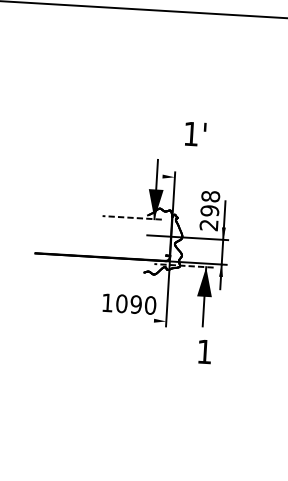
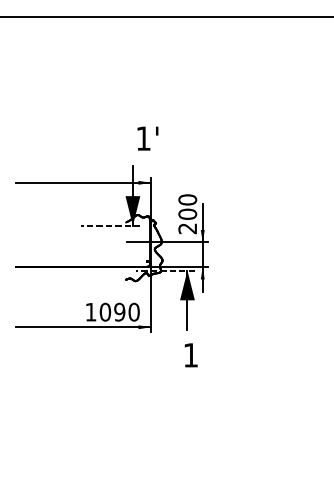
text: (195, 134) -> (147, 138), moved
line: (106, 172) -> (82, 182), added
text: (210, 203) -> (187, 206), 298 -> 200
line: (99, 317) -> (83, 327), added

